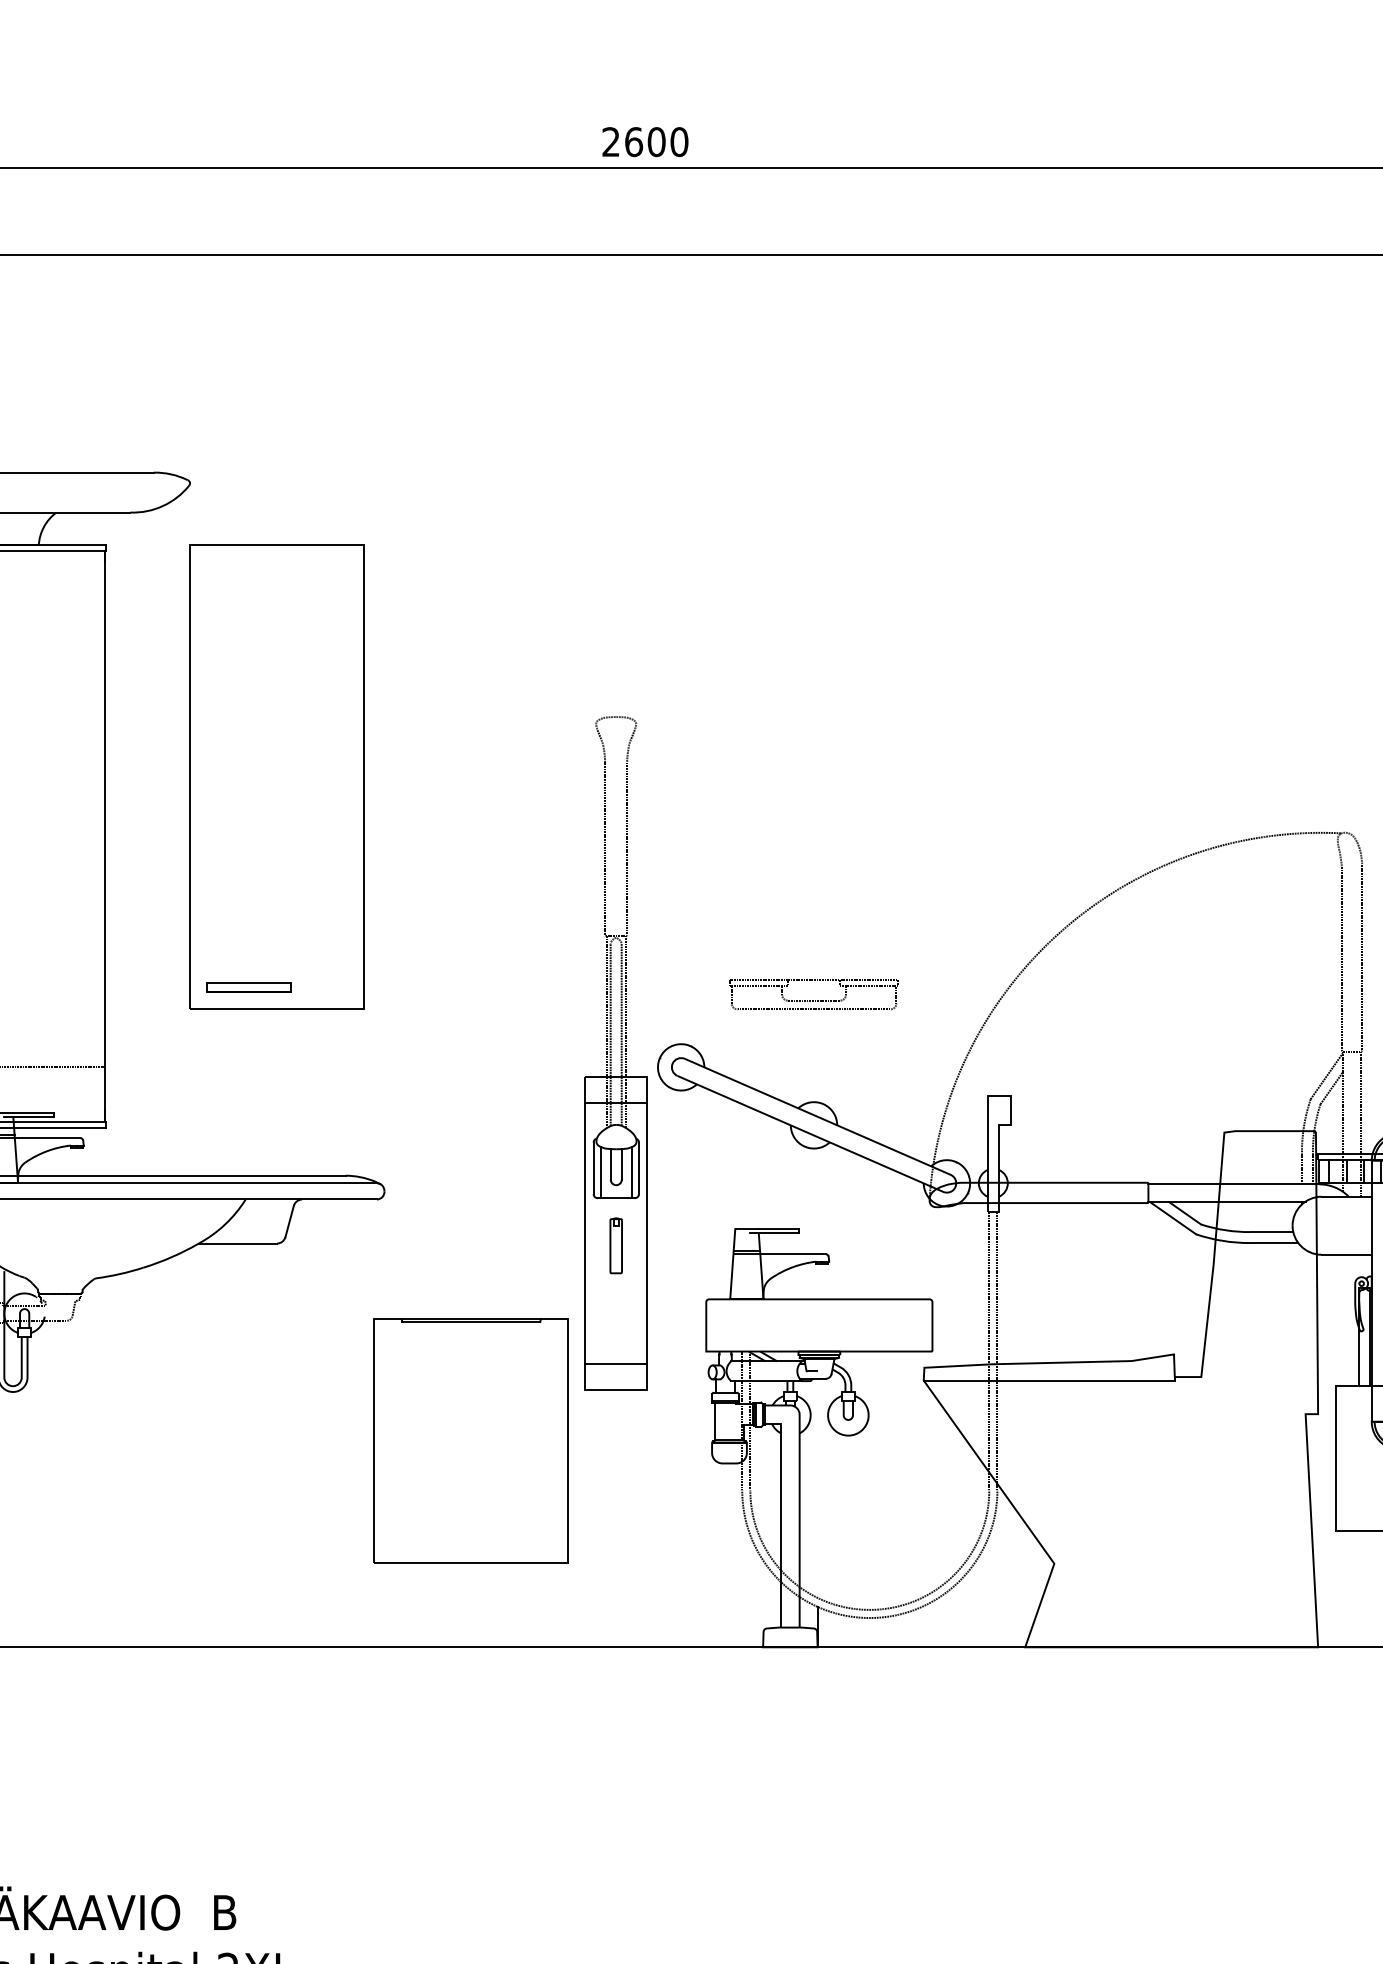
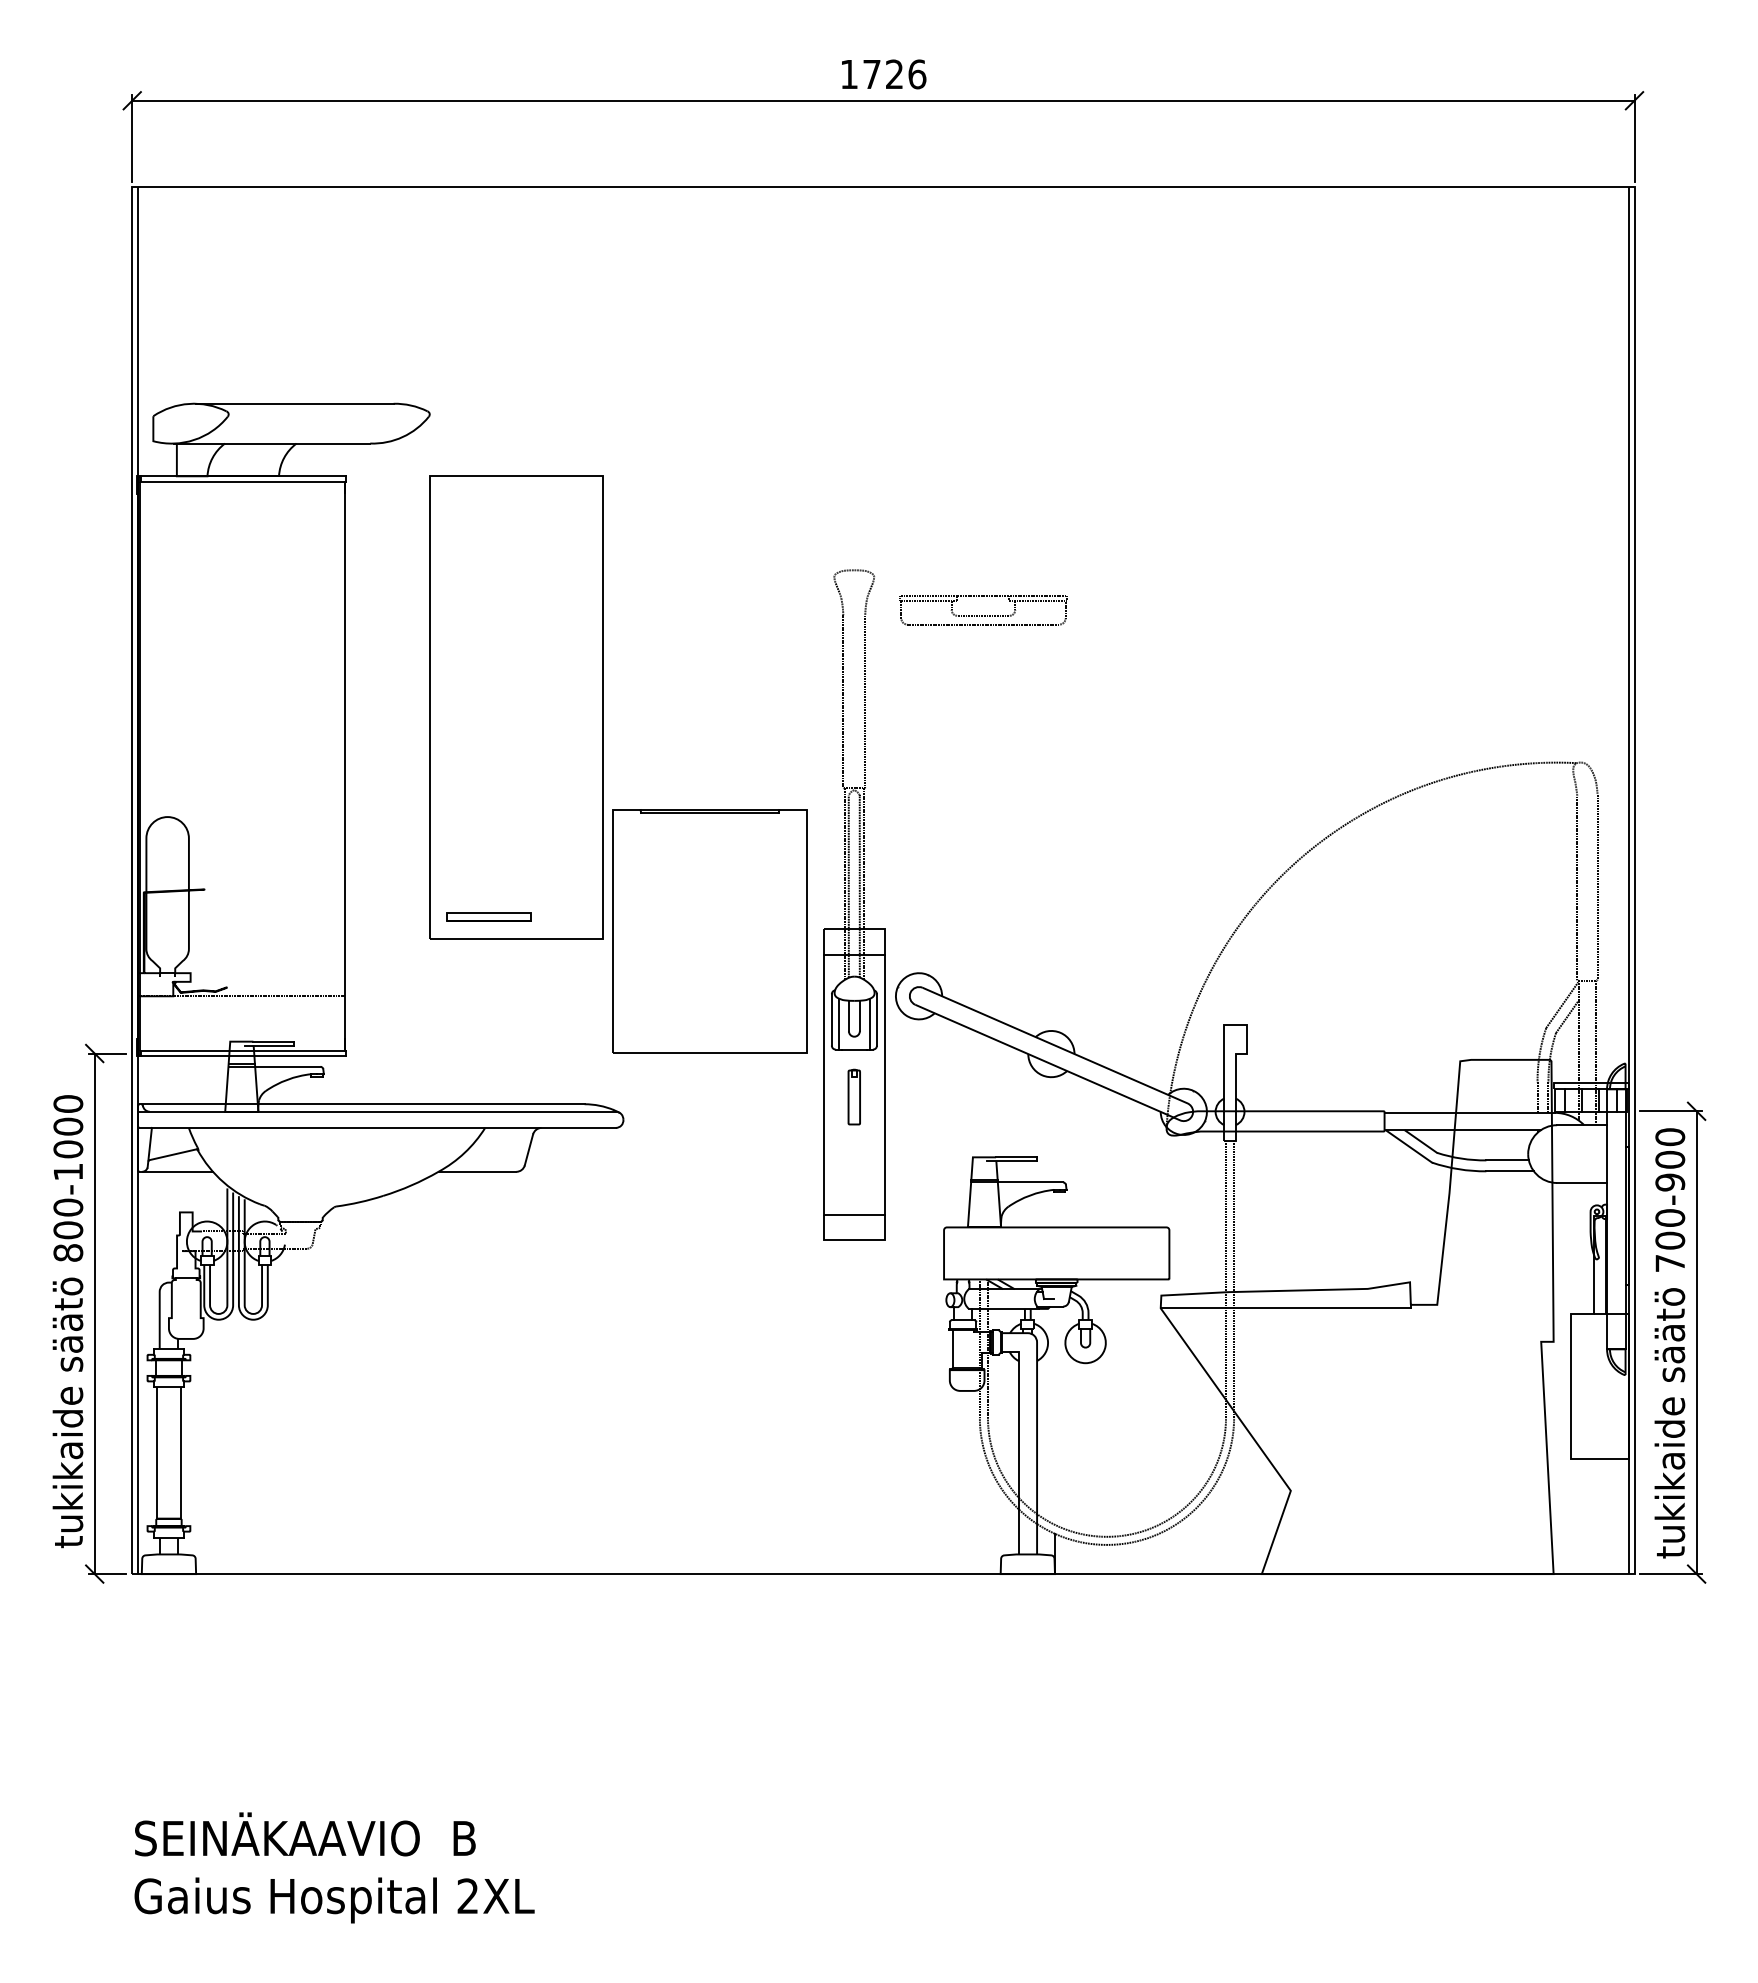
text: (645, 142) -> (883, 74), 2600 -> 1726
part: (814, 995) -> (983, 610), moved
part: (616, 1052) -> (854, 904), moved
part: (470, 1440) -> (709, 931), moved

